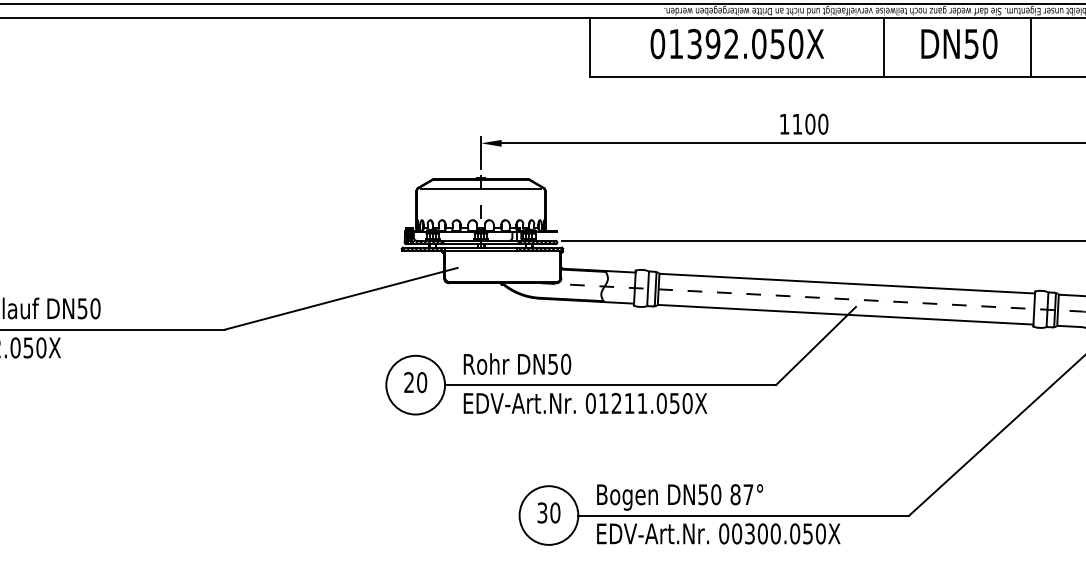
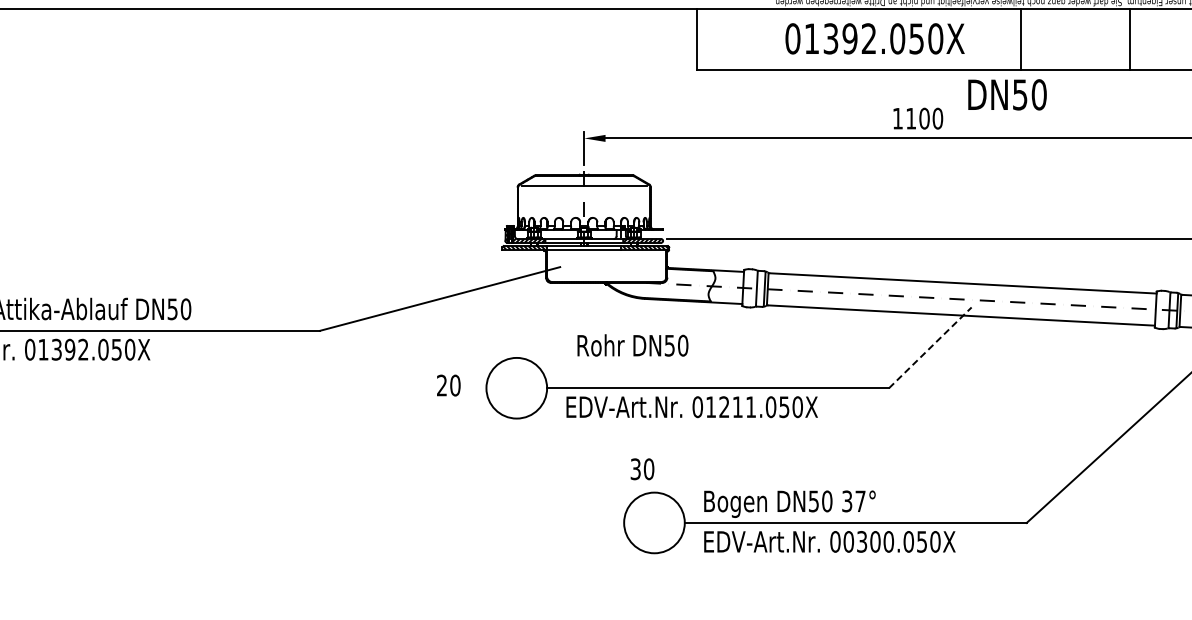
text: (736, 43) -> (874, 38), moved
text: (959, 43) -> (1007, 94), moved
line: (883, 47) -> (1020, 39), moved
line: (1031, 47) -> (1130, 39), moved
line: (816, 345) -> (930, 347), solid -> dashed
text: (517, 364) -> (632, 345), moved
text: (415, 382) -> (448, 385), moved
text: (735, 494) -> (847, 501), 87° -> 37°
text: (548, 513) -> (642, 469), moved

